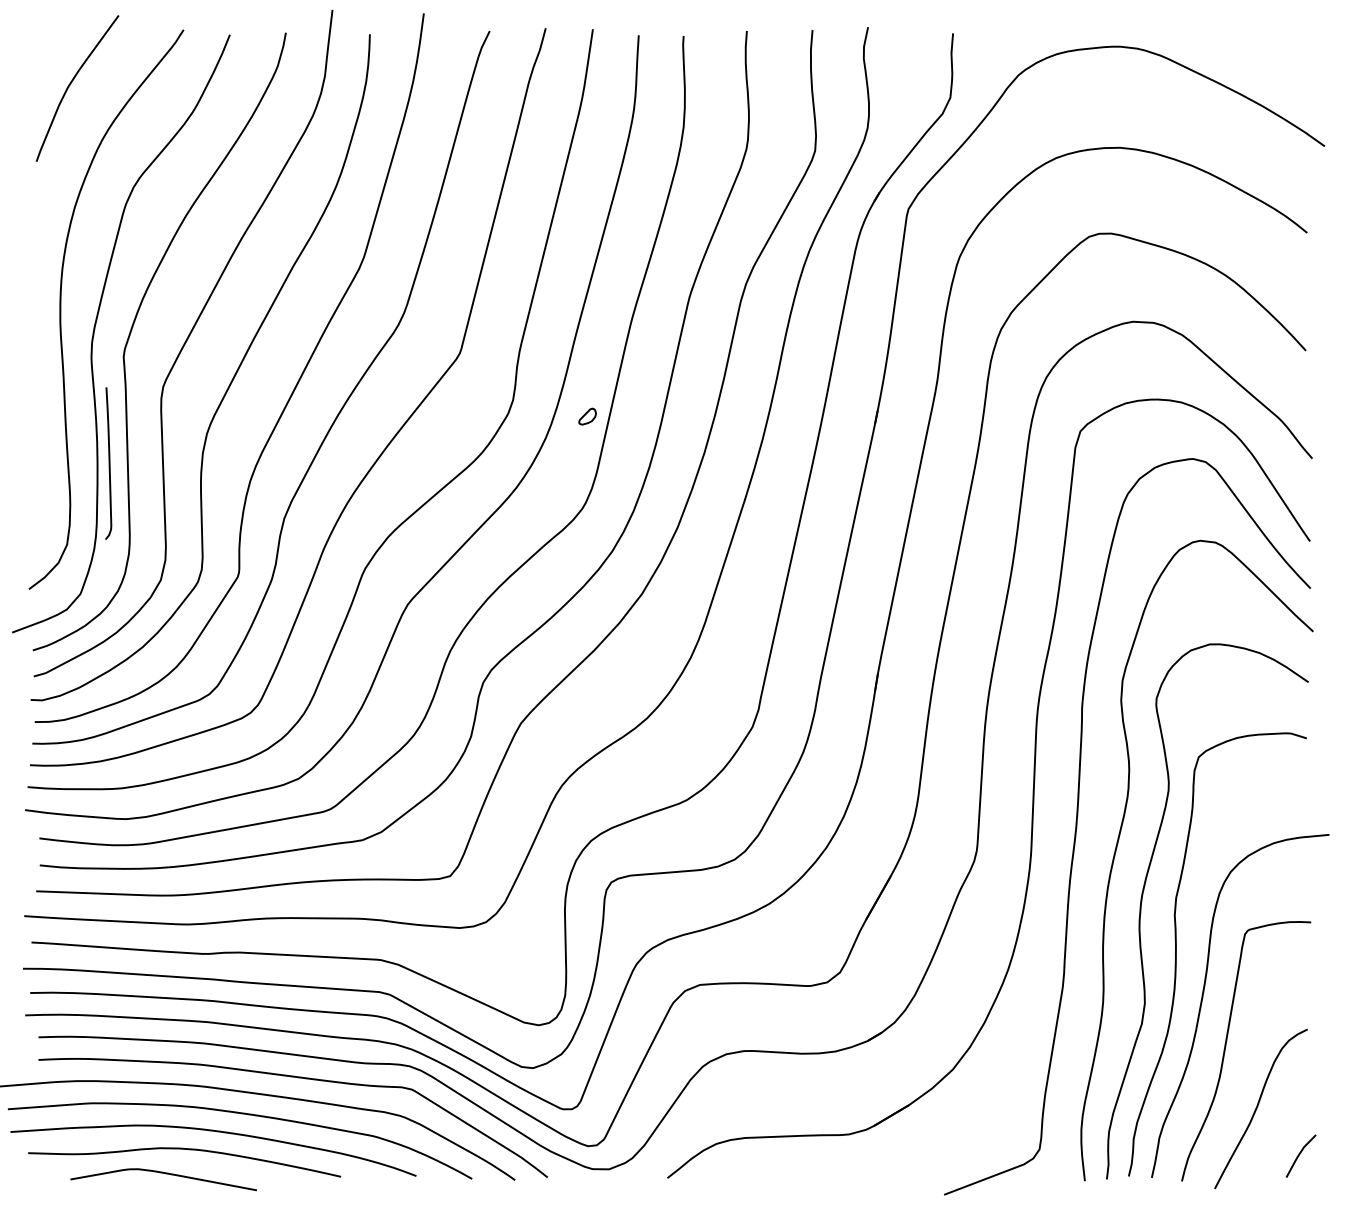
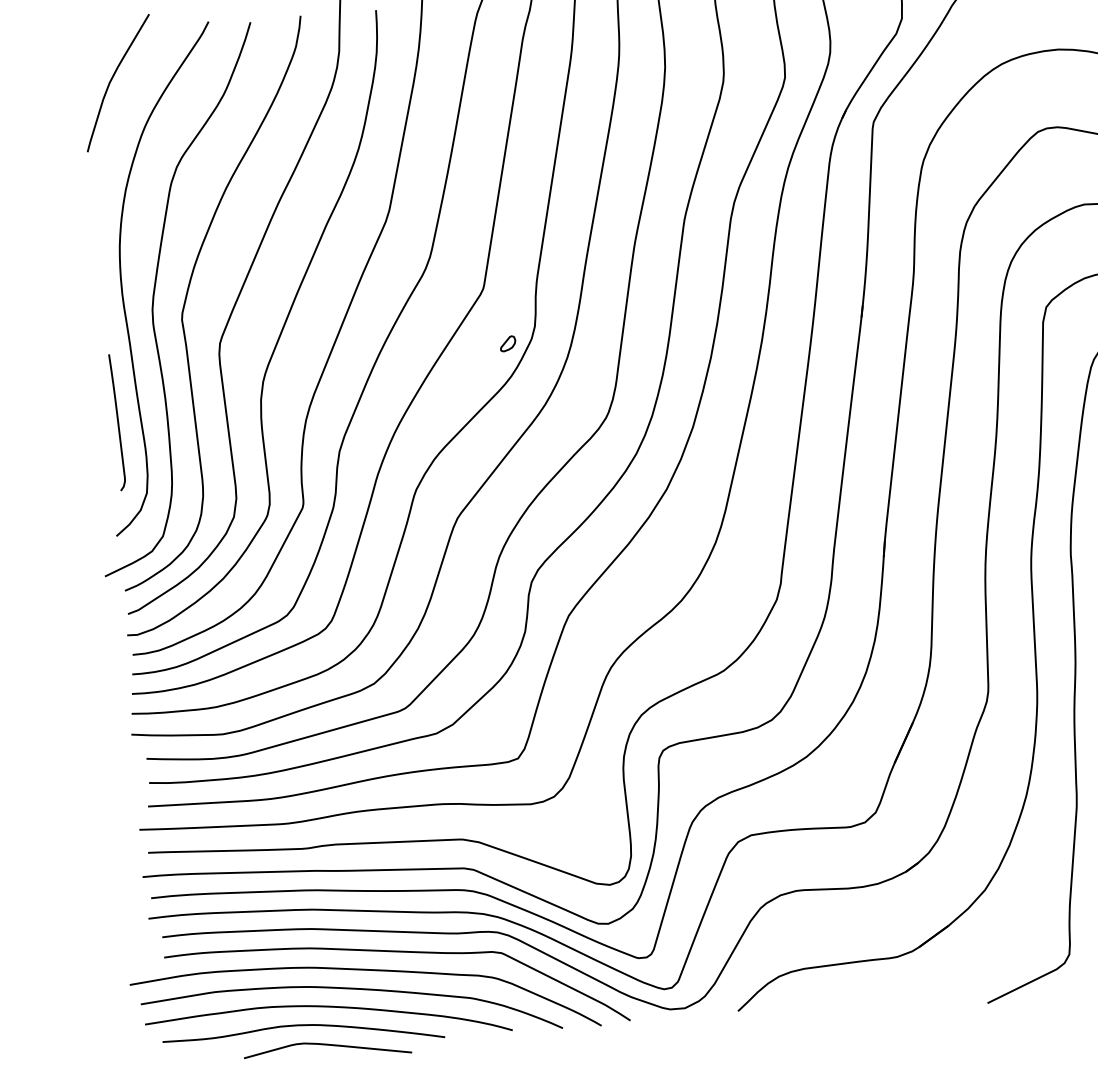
part: (587, 416) -> (507, 343), moved
curve: (108, 463) -> (117, 422), moved
curve: (165, 1174) -> (328, 1045), moved

